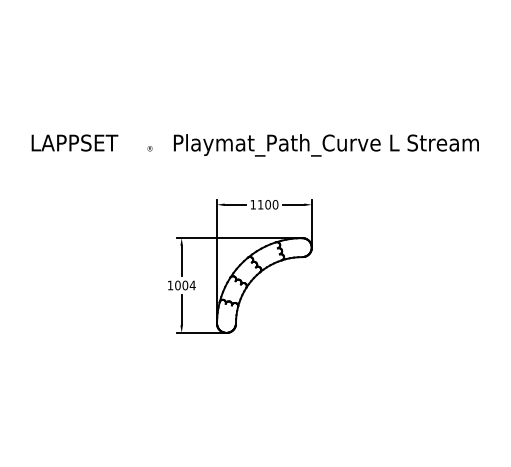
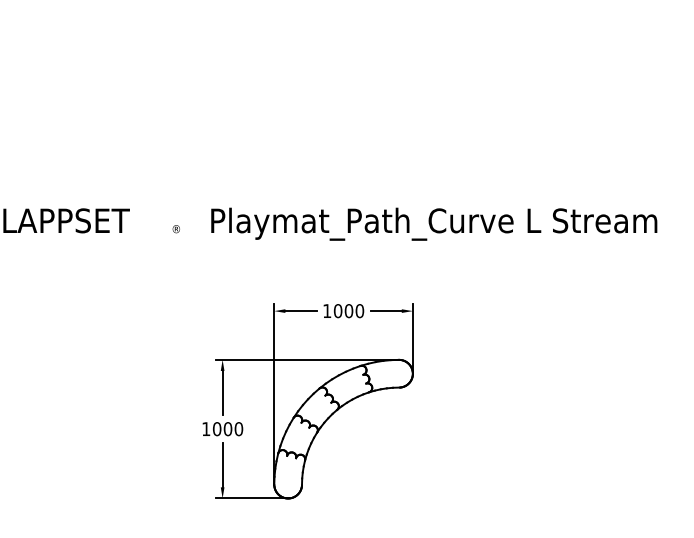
text: (260, 204) -> (337, 310), 1100 -> 1000
text: (192, 285) -> (238, 429), 1004 -> 1000

